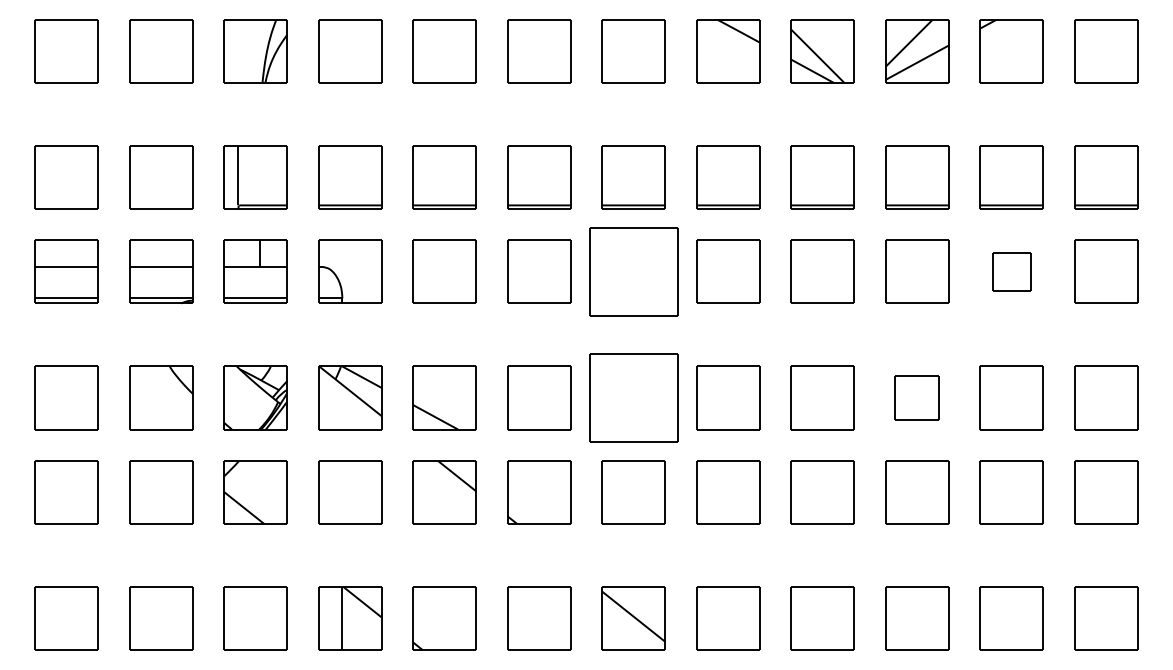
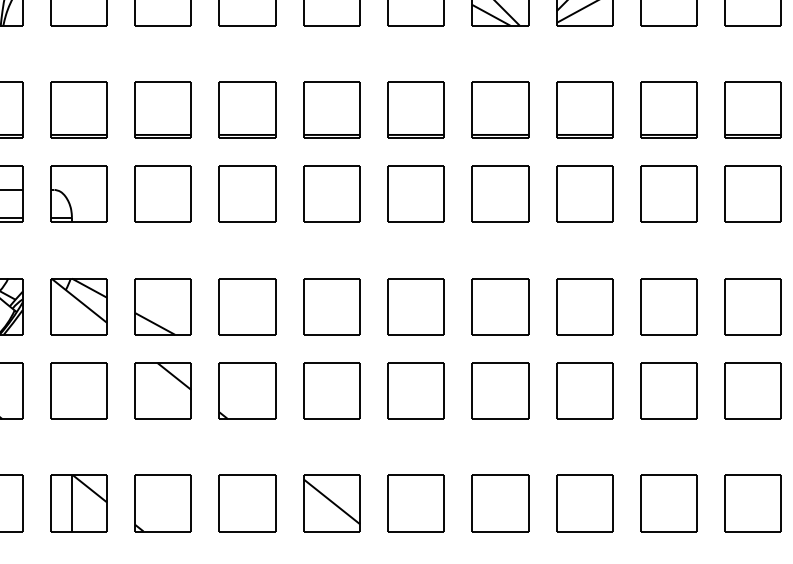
part: (633, 271) -> (331, 193), size x0.71
part: (1011, 271) -> (668, 193), size x1.67
part: (633, 397) -> (331, 306), size x0.71
part: (917, 397) -> (584, 306), size x1.43

